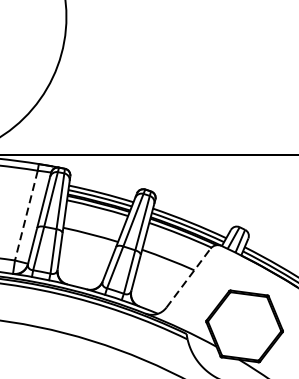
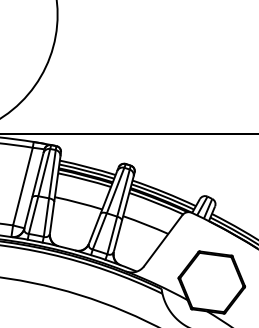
line: (25, 216) -> (22, 187), dashed -> solid
line: (188, 277) -> (163, 240), dashed -> solid

